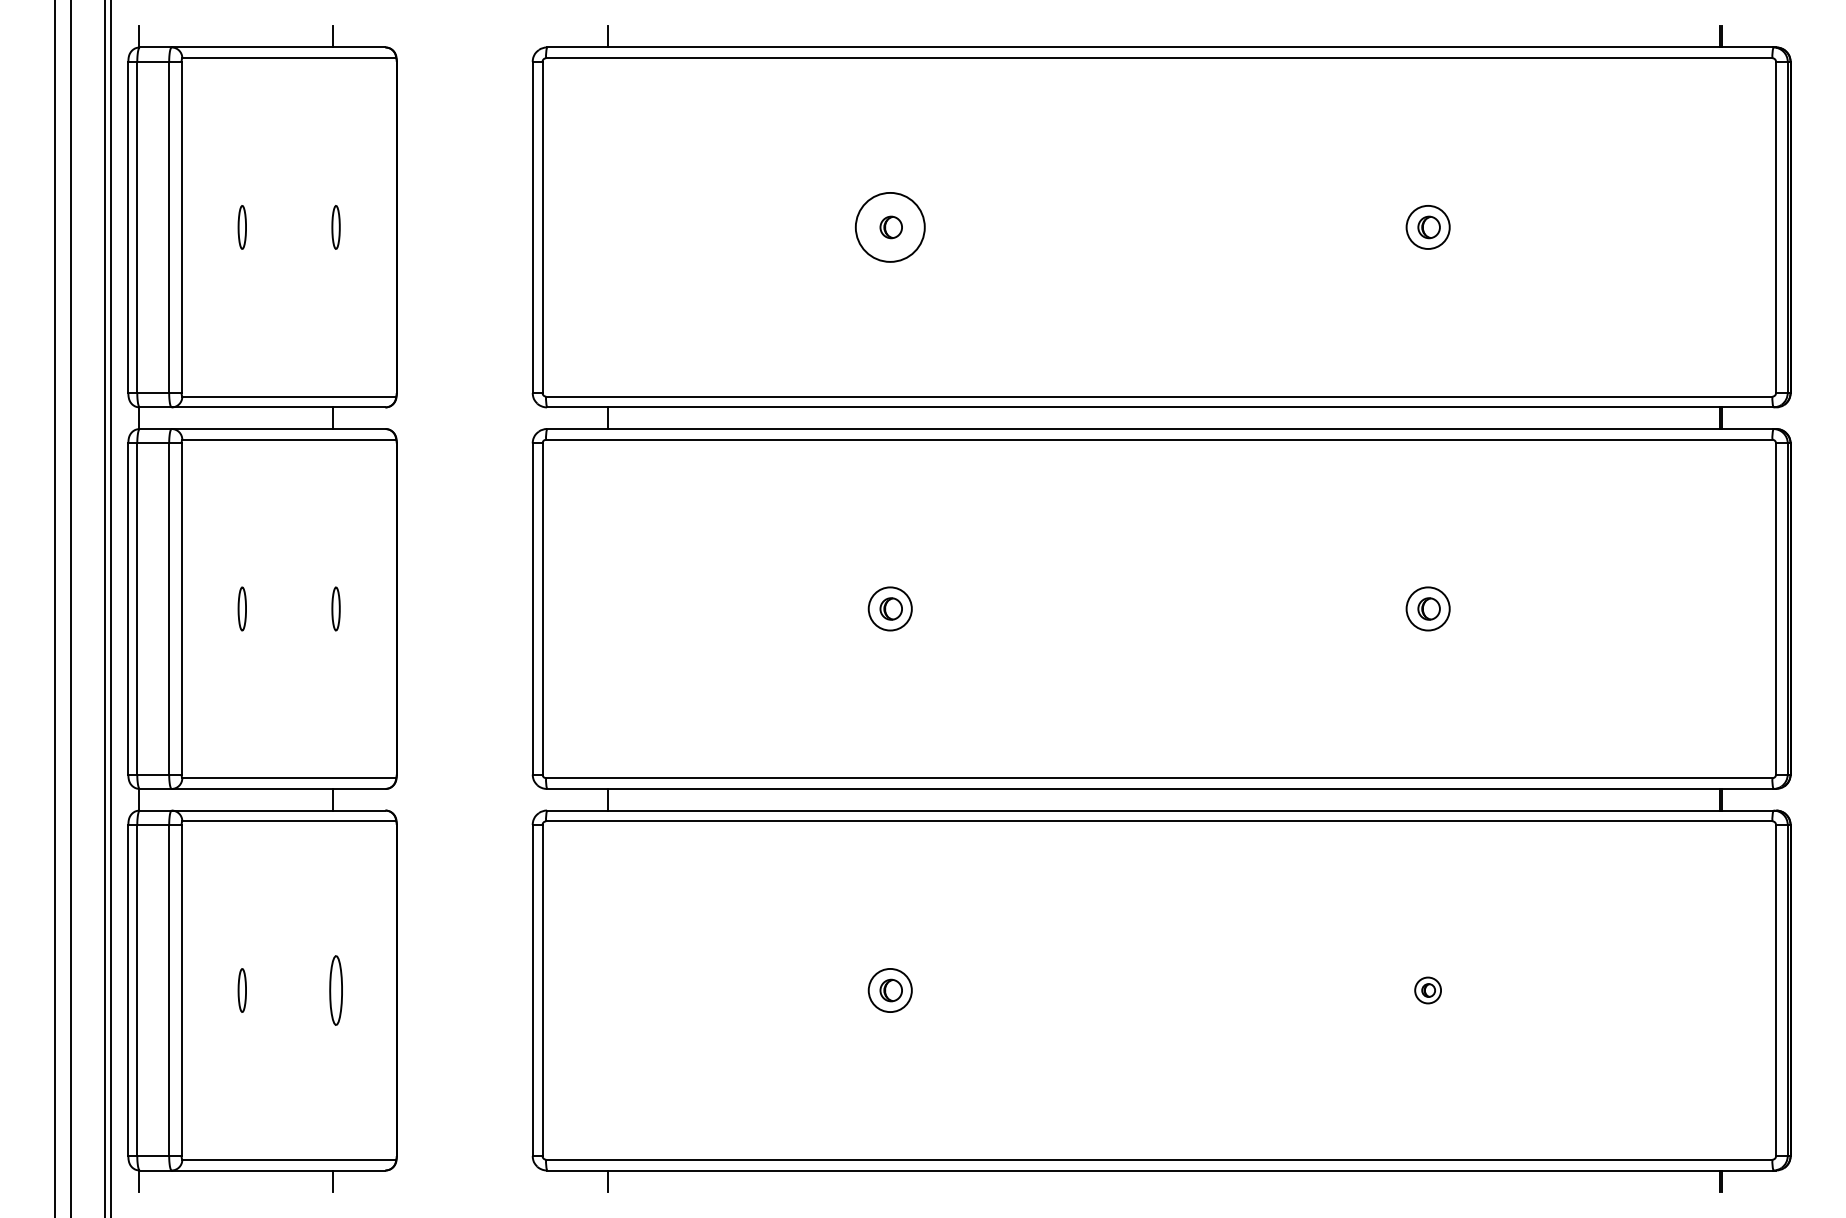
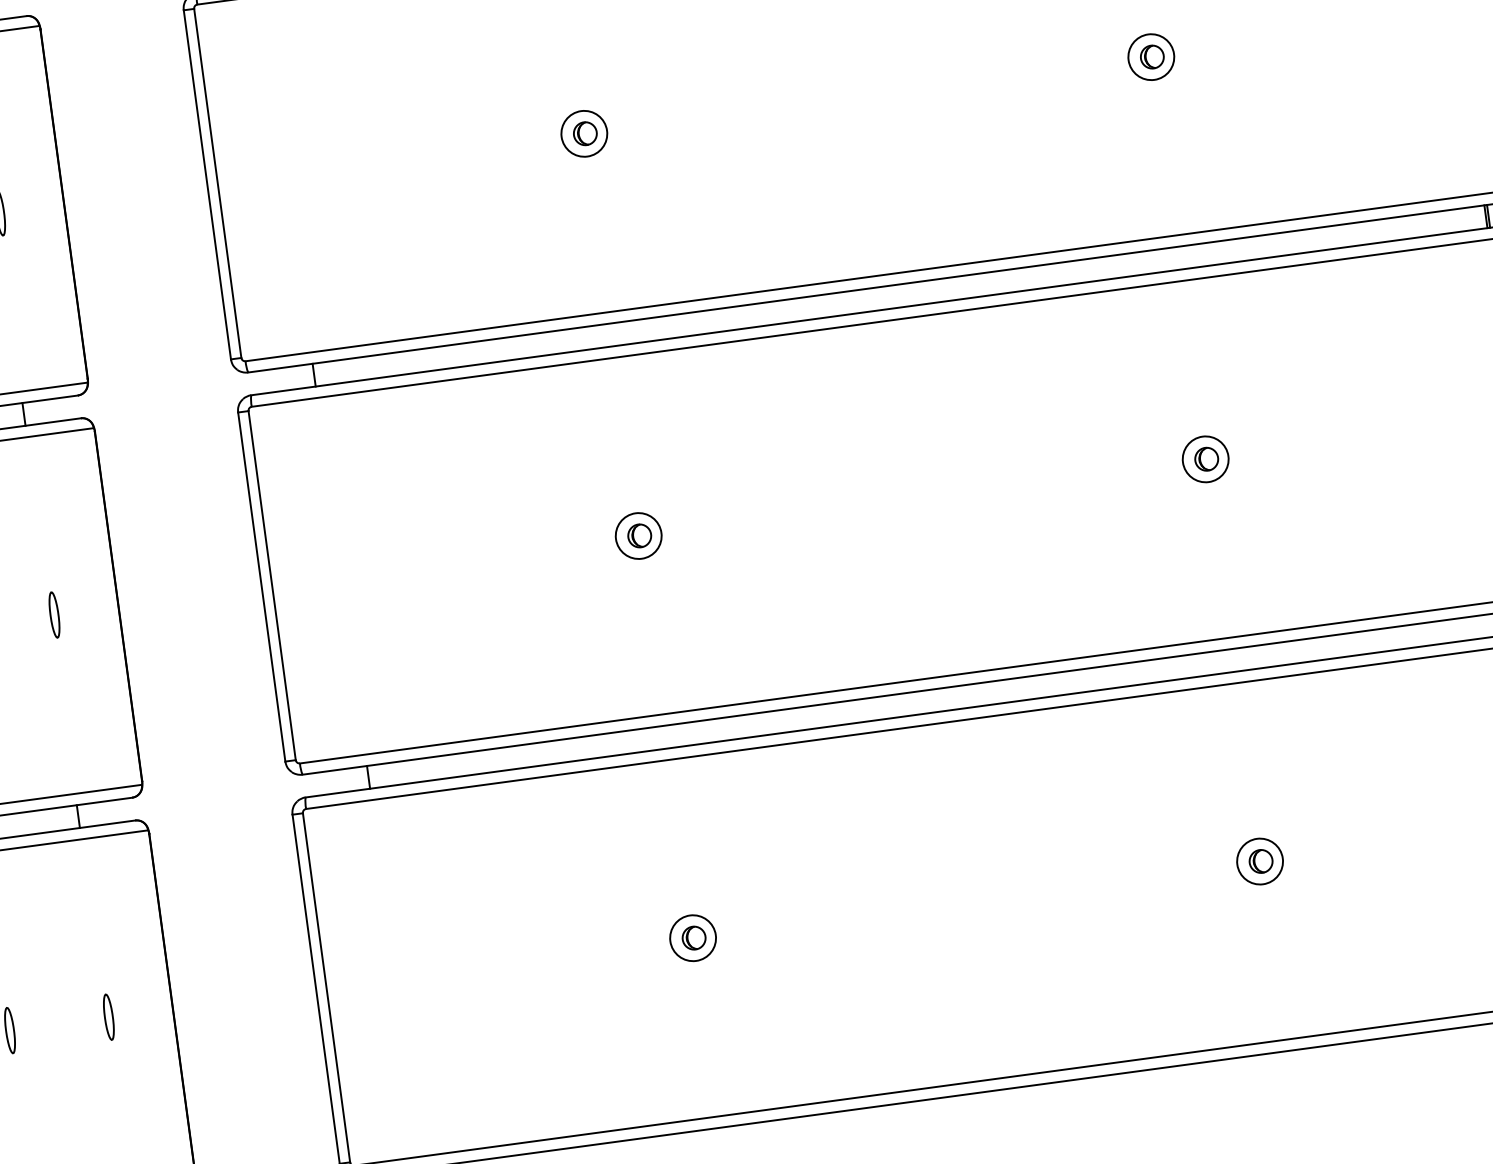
circle: (889, 226) -> (583, 132), size x0.62
part: (335, 990) -> (108, 1017), size x0.62
part: (1427, 990) -> (1259, 861), size x1.67

